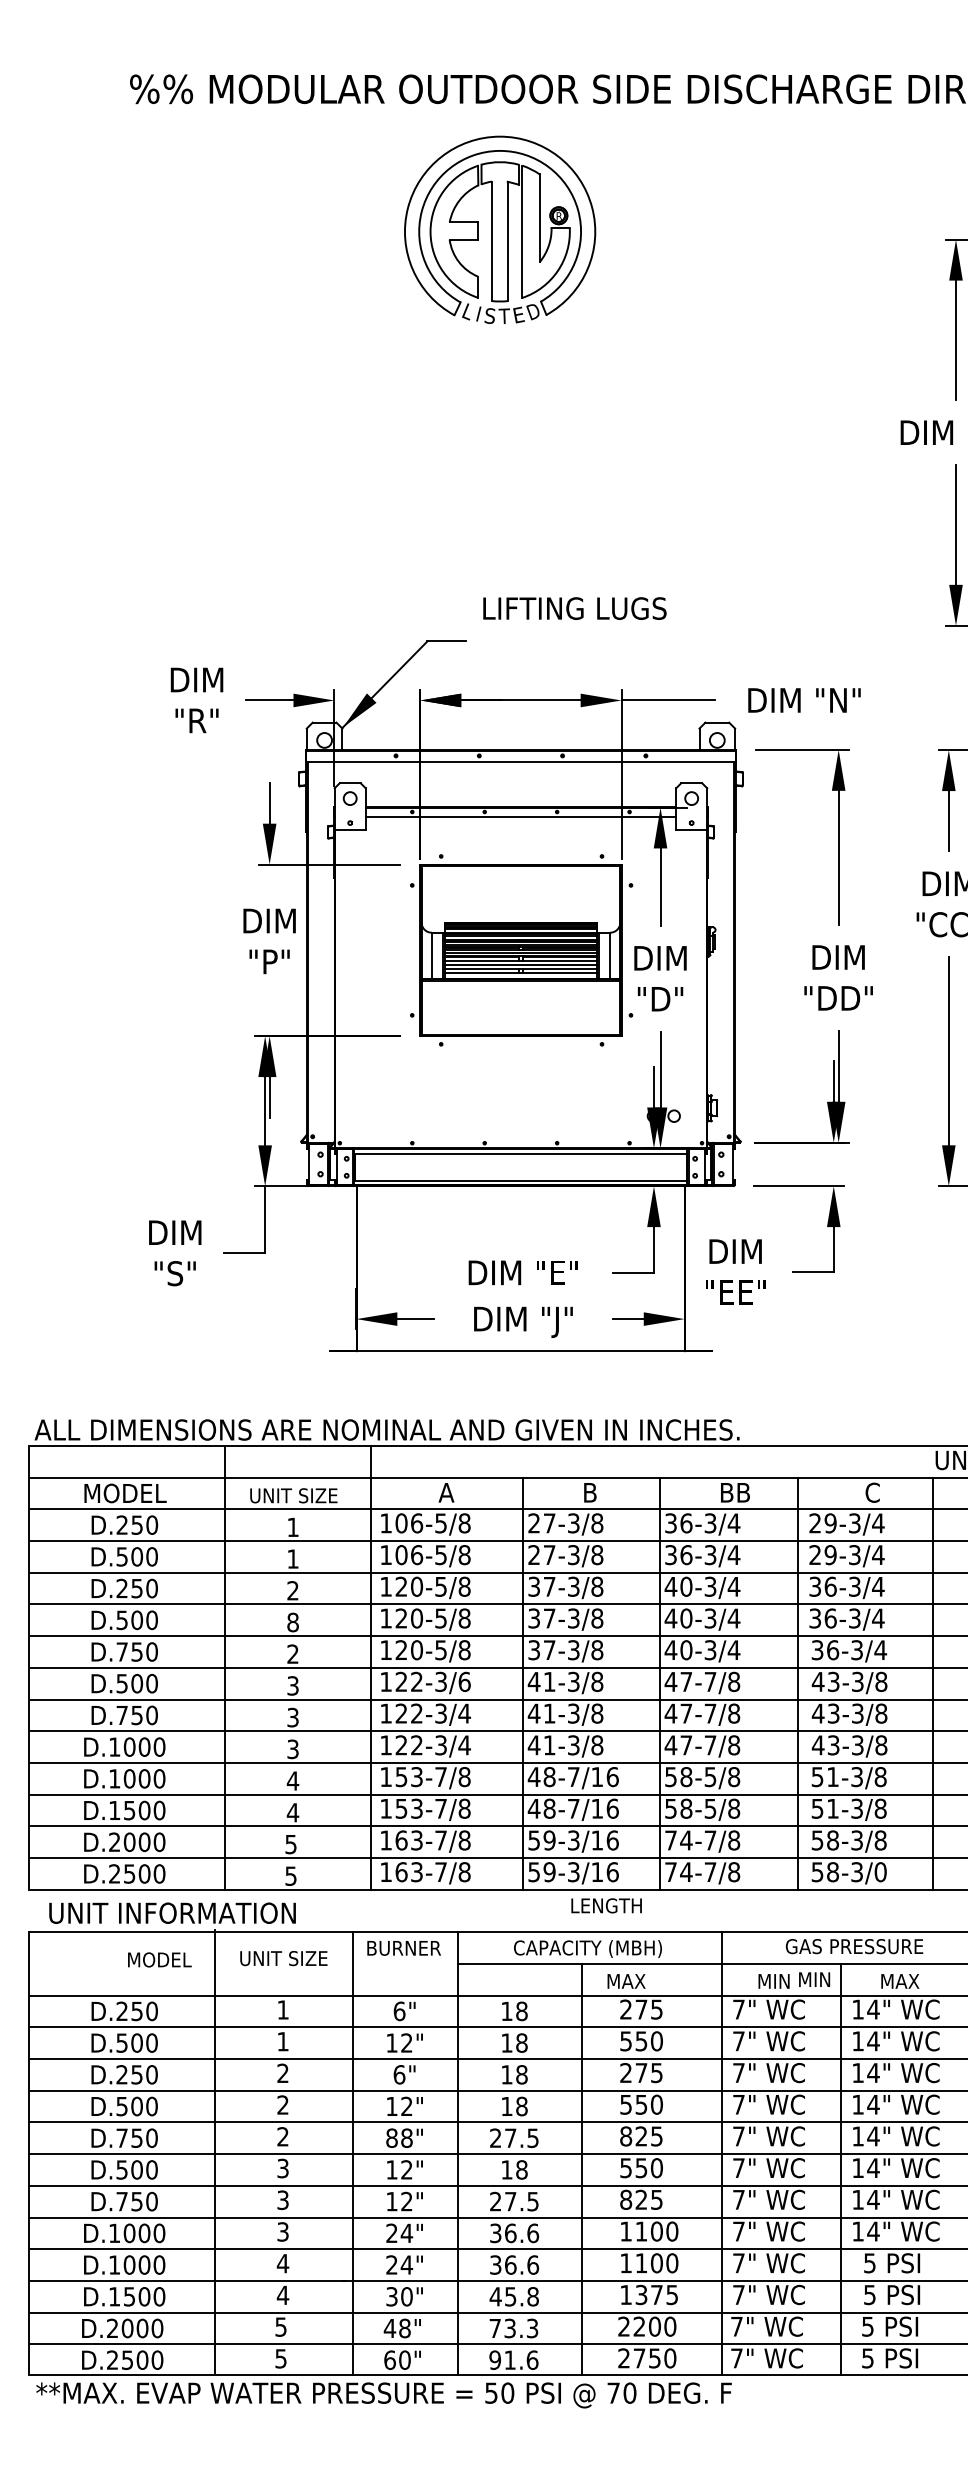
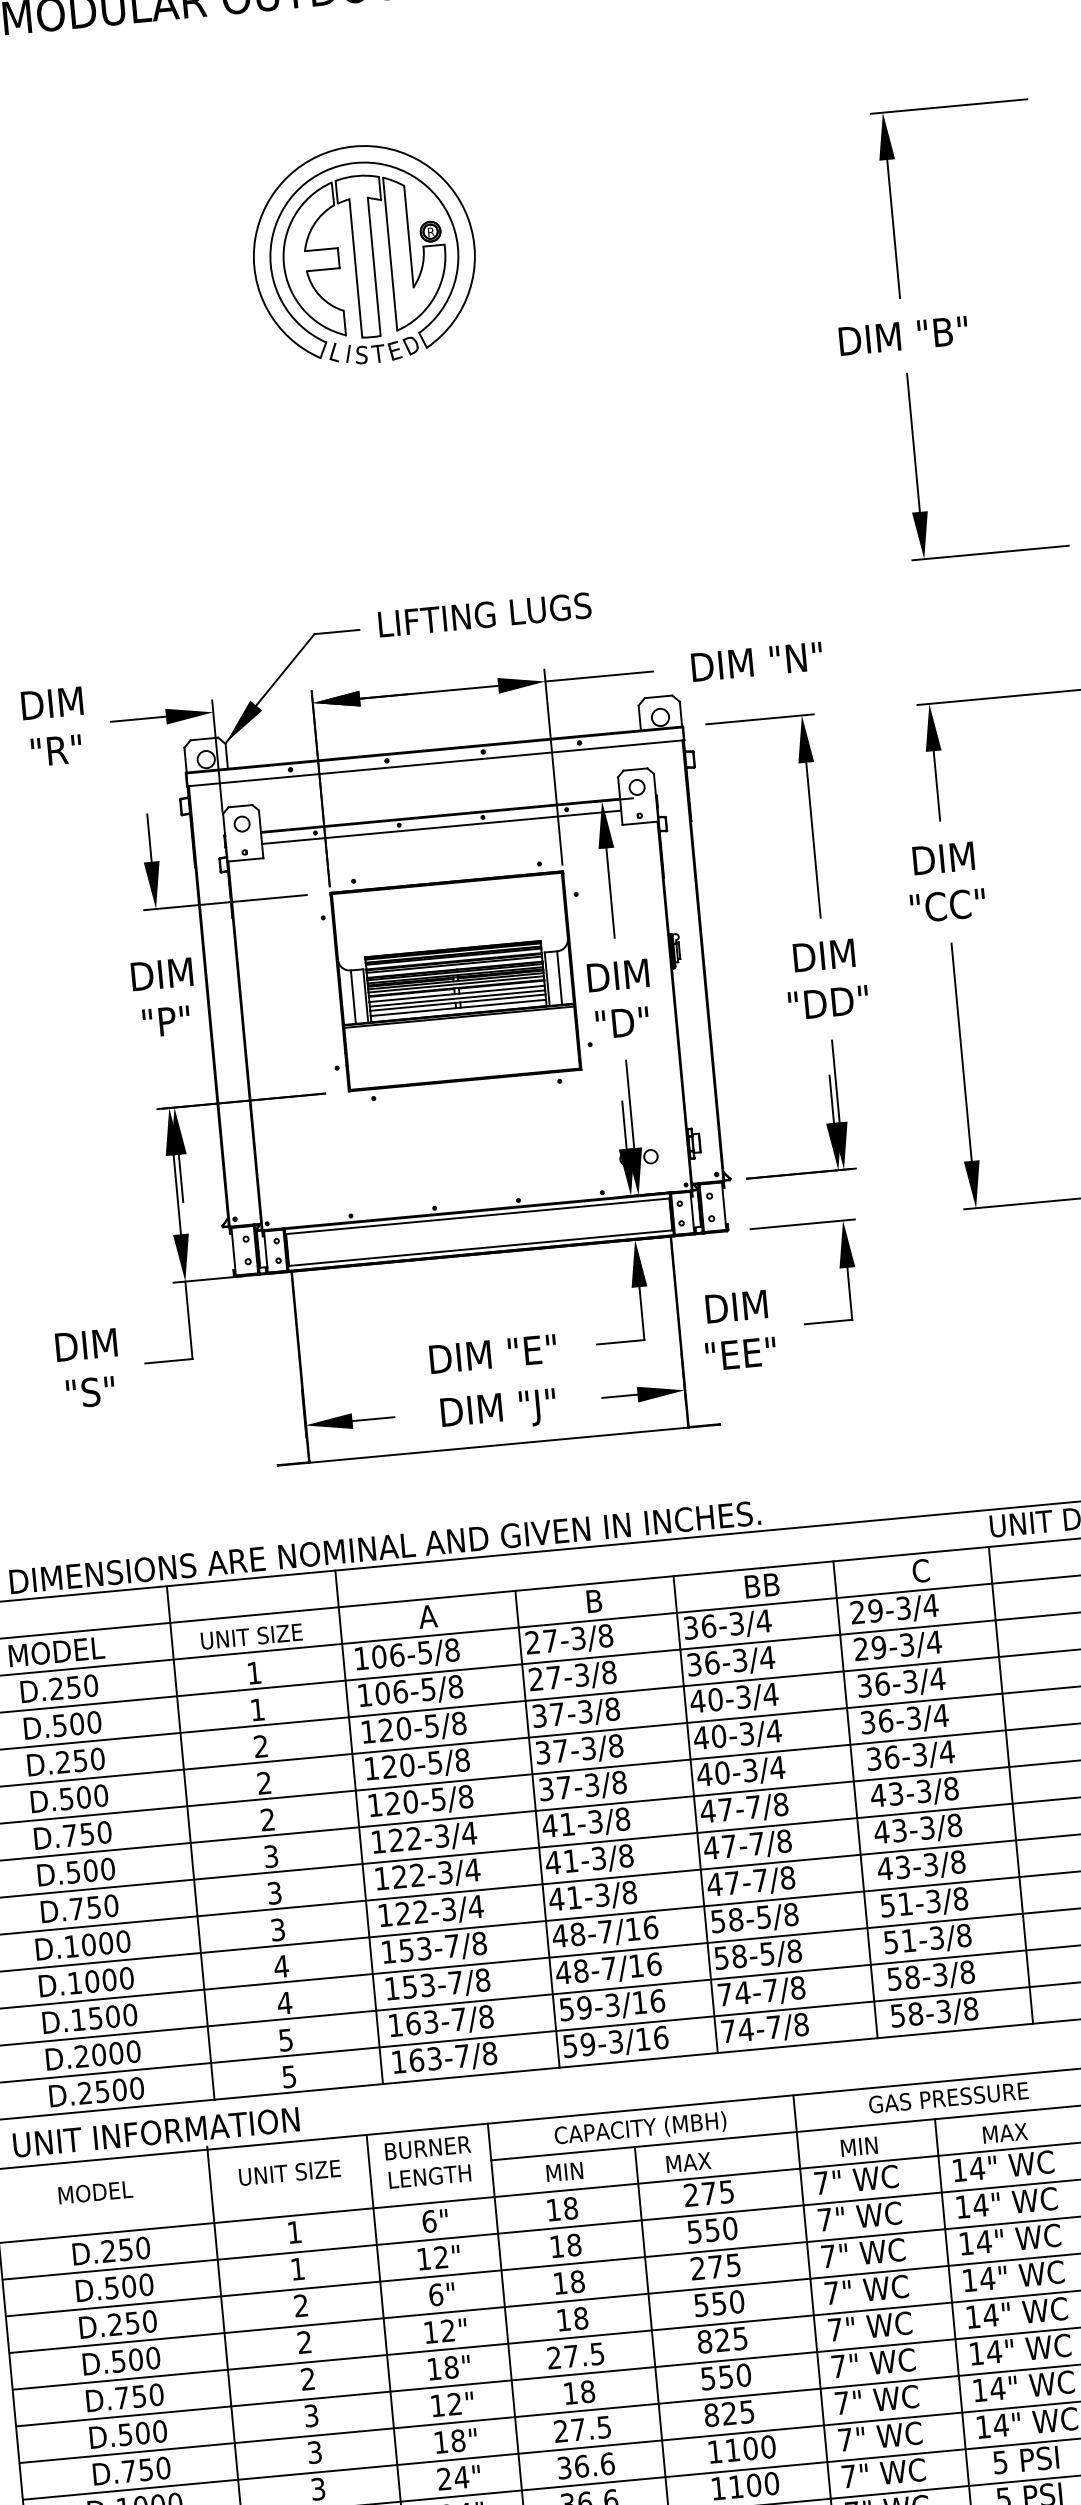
part: (500, 229) -> (364, 253), moved
text: (574, 608) -> (484, 614), moved
text: (292, 1622) -> (263, 1783), 8 -> 2
text: (464, 1681) -> (469, 1833), 122-3/6 -> 122-3/4
text: (880, 1871) -> (970, 2008), 58-3/0 -> 58-3/8
text: (606, 1905) -> (429, 2176), moved
text: (159, 1959) -> (95, 2192), moved
text: (814, 1979) -> (564, 2171), moved
text: (391, 2137) -> (433, 2368), 88" -> 18"
text: (406, 2201) -> (457, 2440), 12" -> 18"

